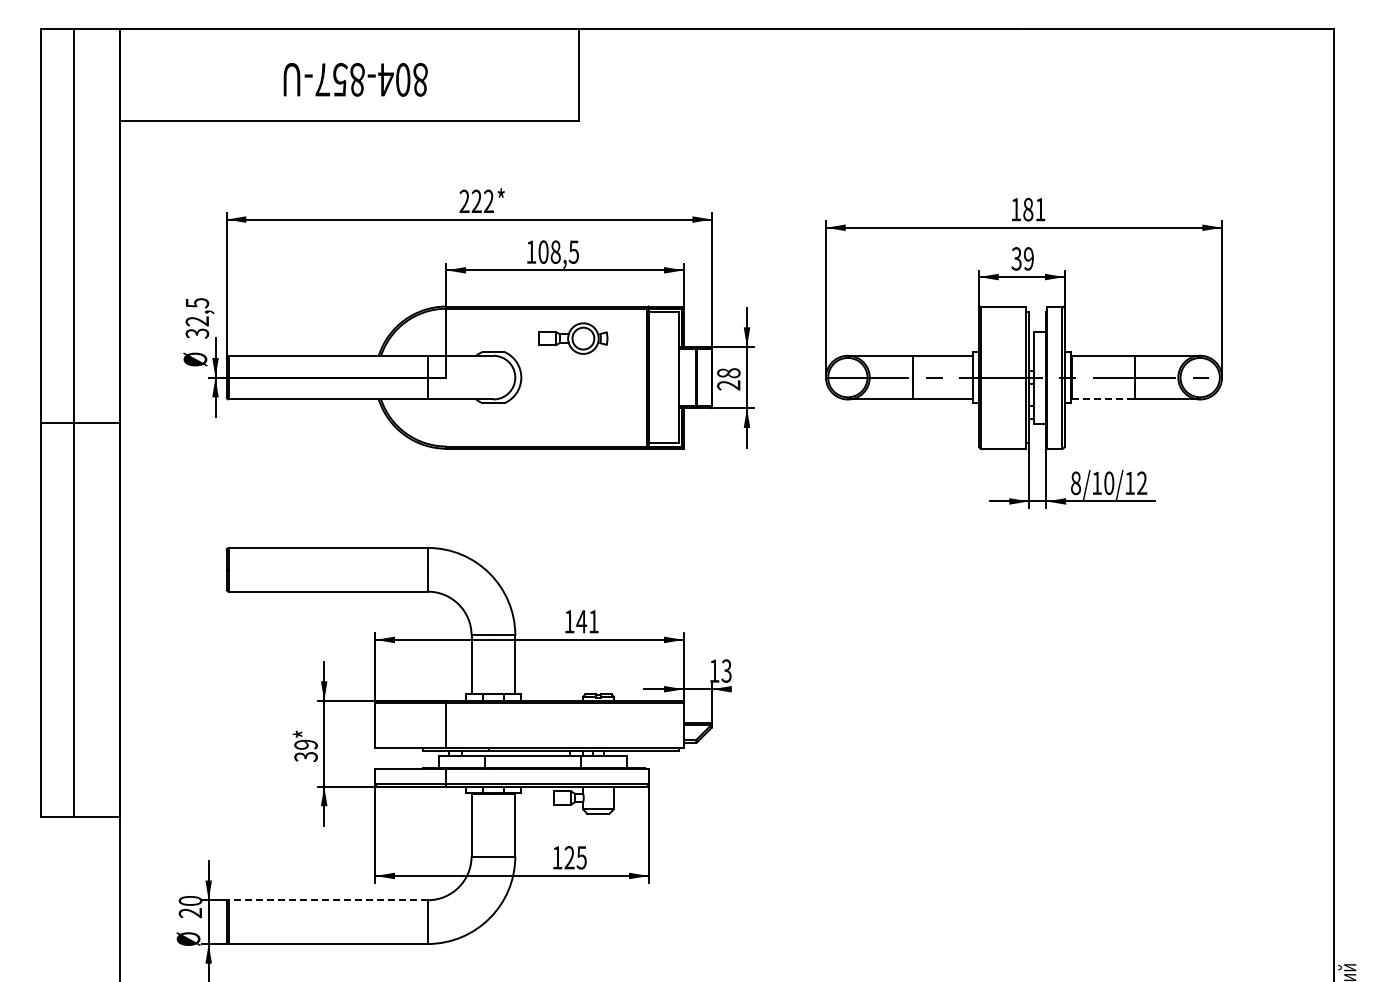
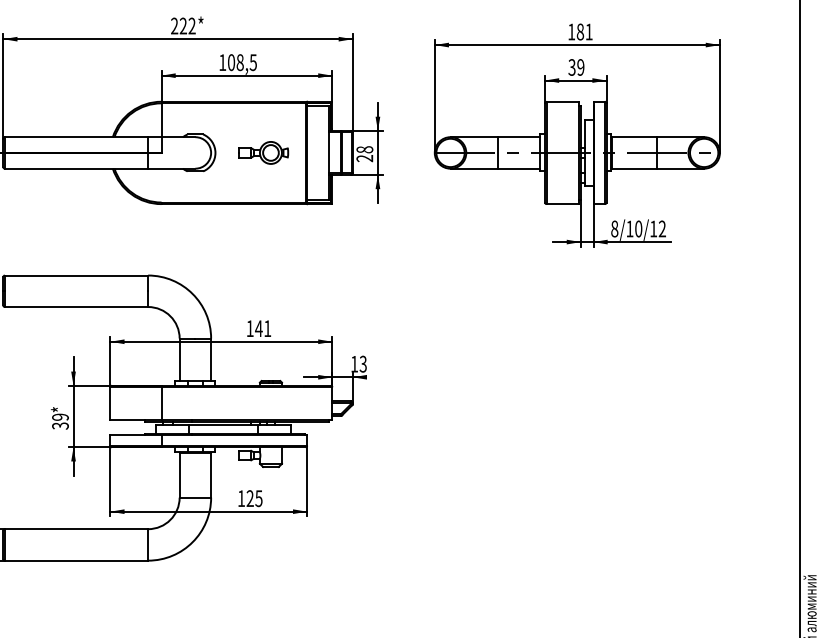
part: (573, 338) -> (263, 152), moved
line: (1103, 399) -> (634, 168), dashed -> solid
line: (328, 900) -> (76, 529), dashed -> solid

